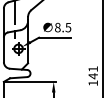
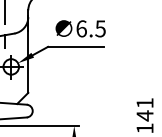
text: (57, 27) -> (81, 28), 8.5 -> 6.5

